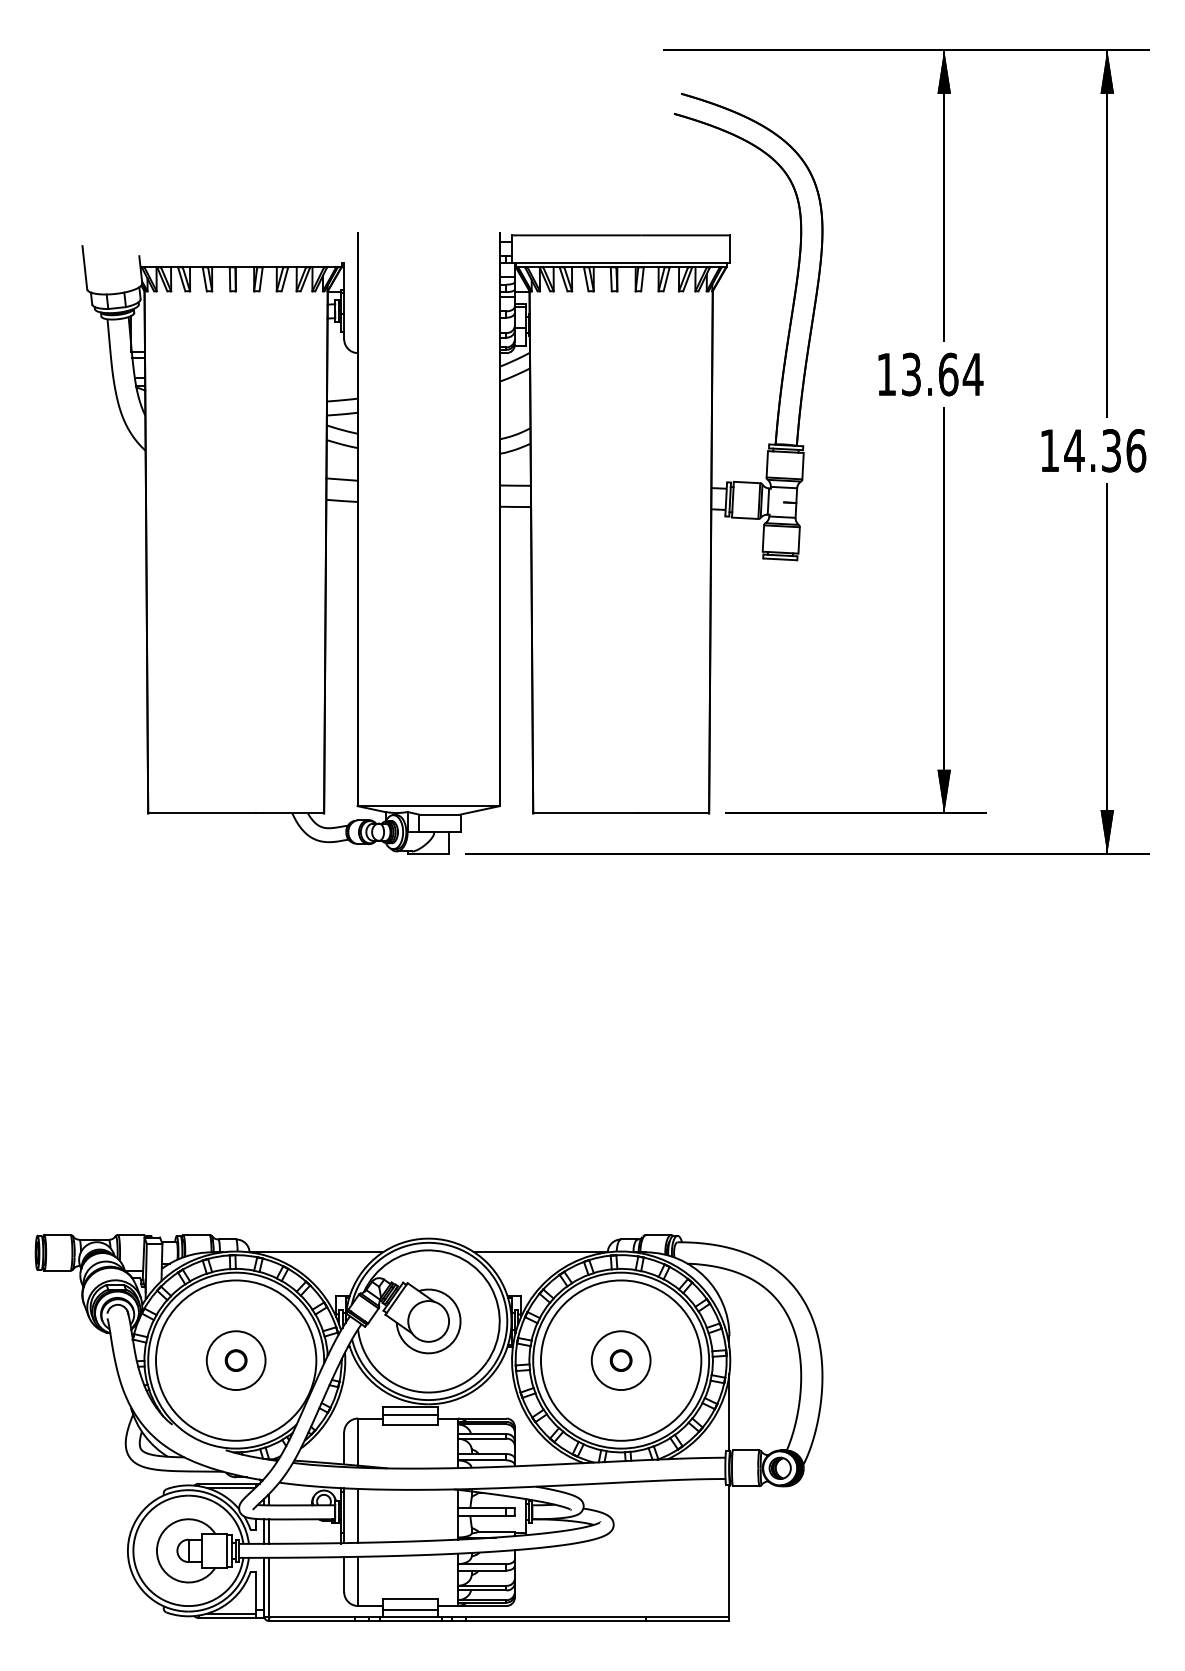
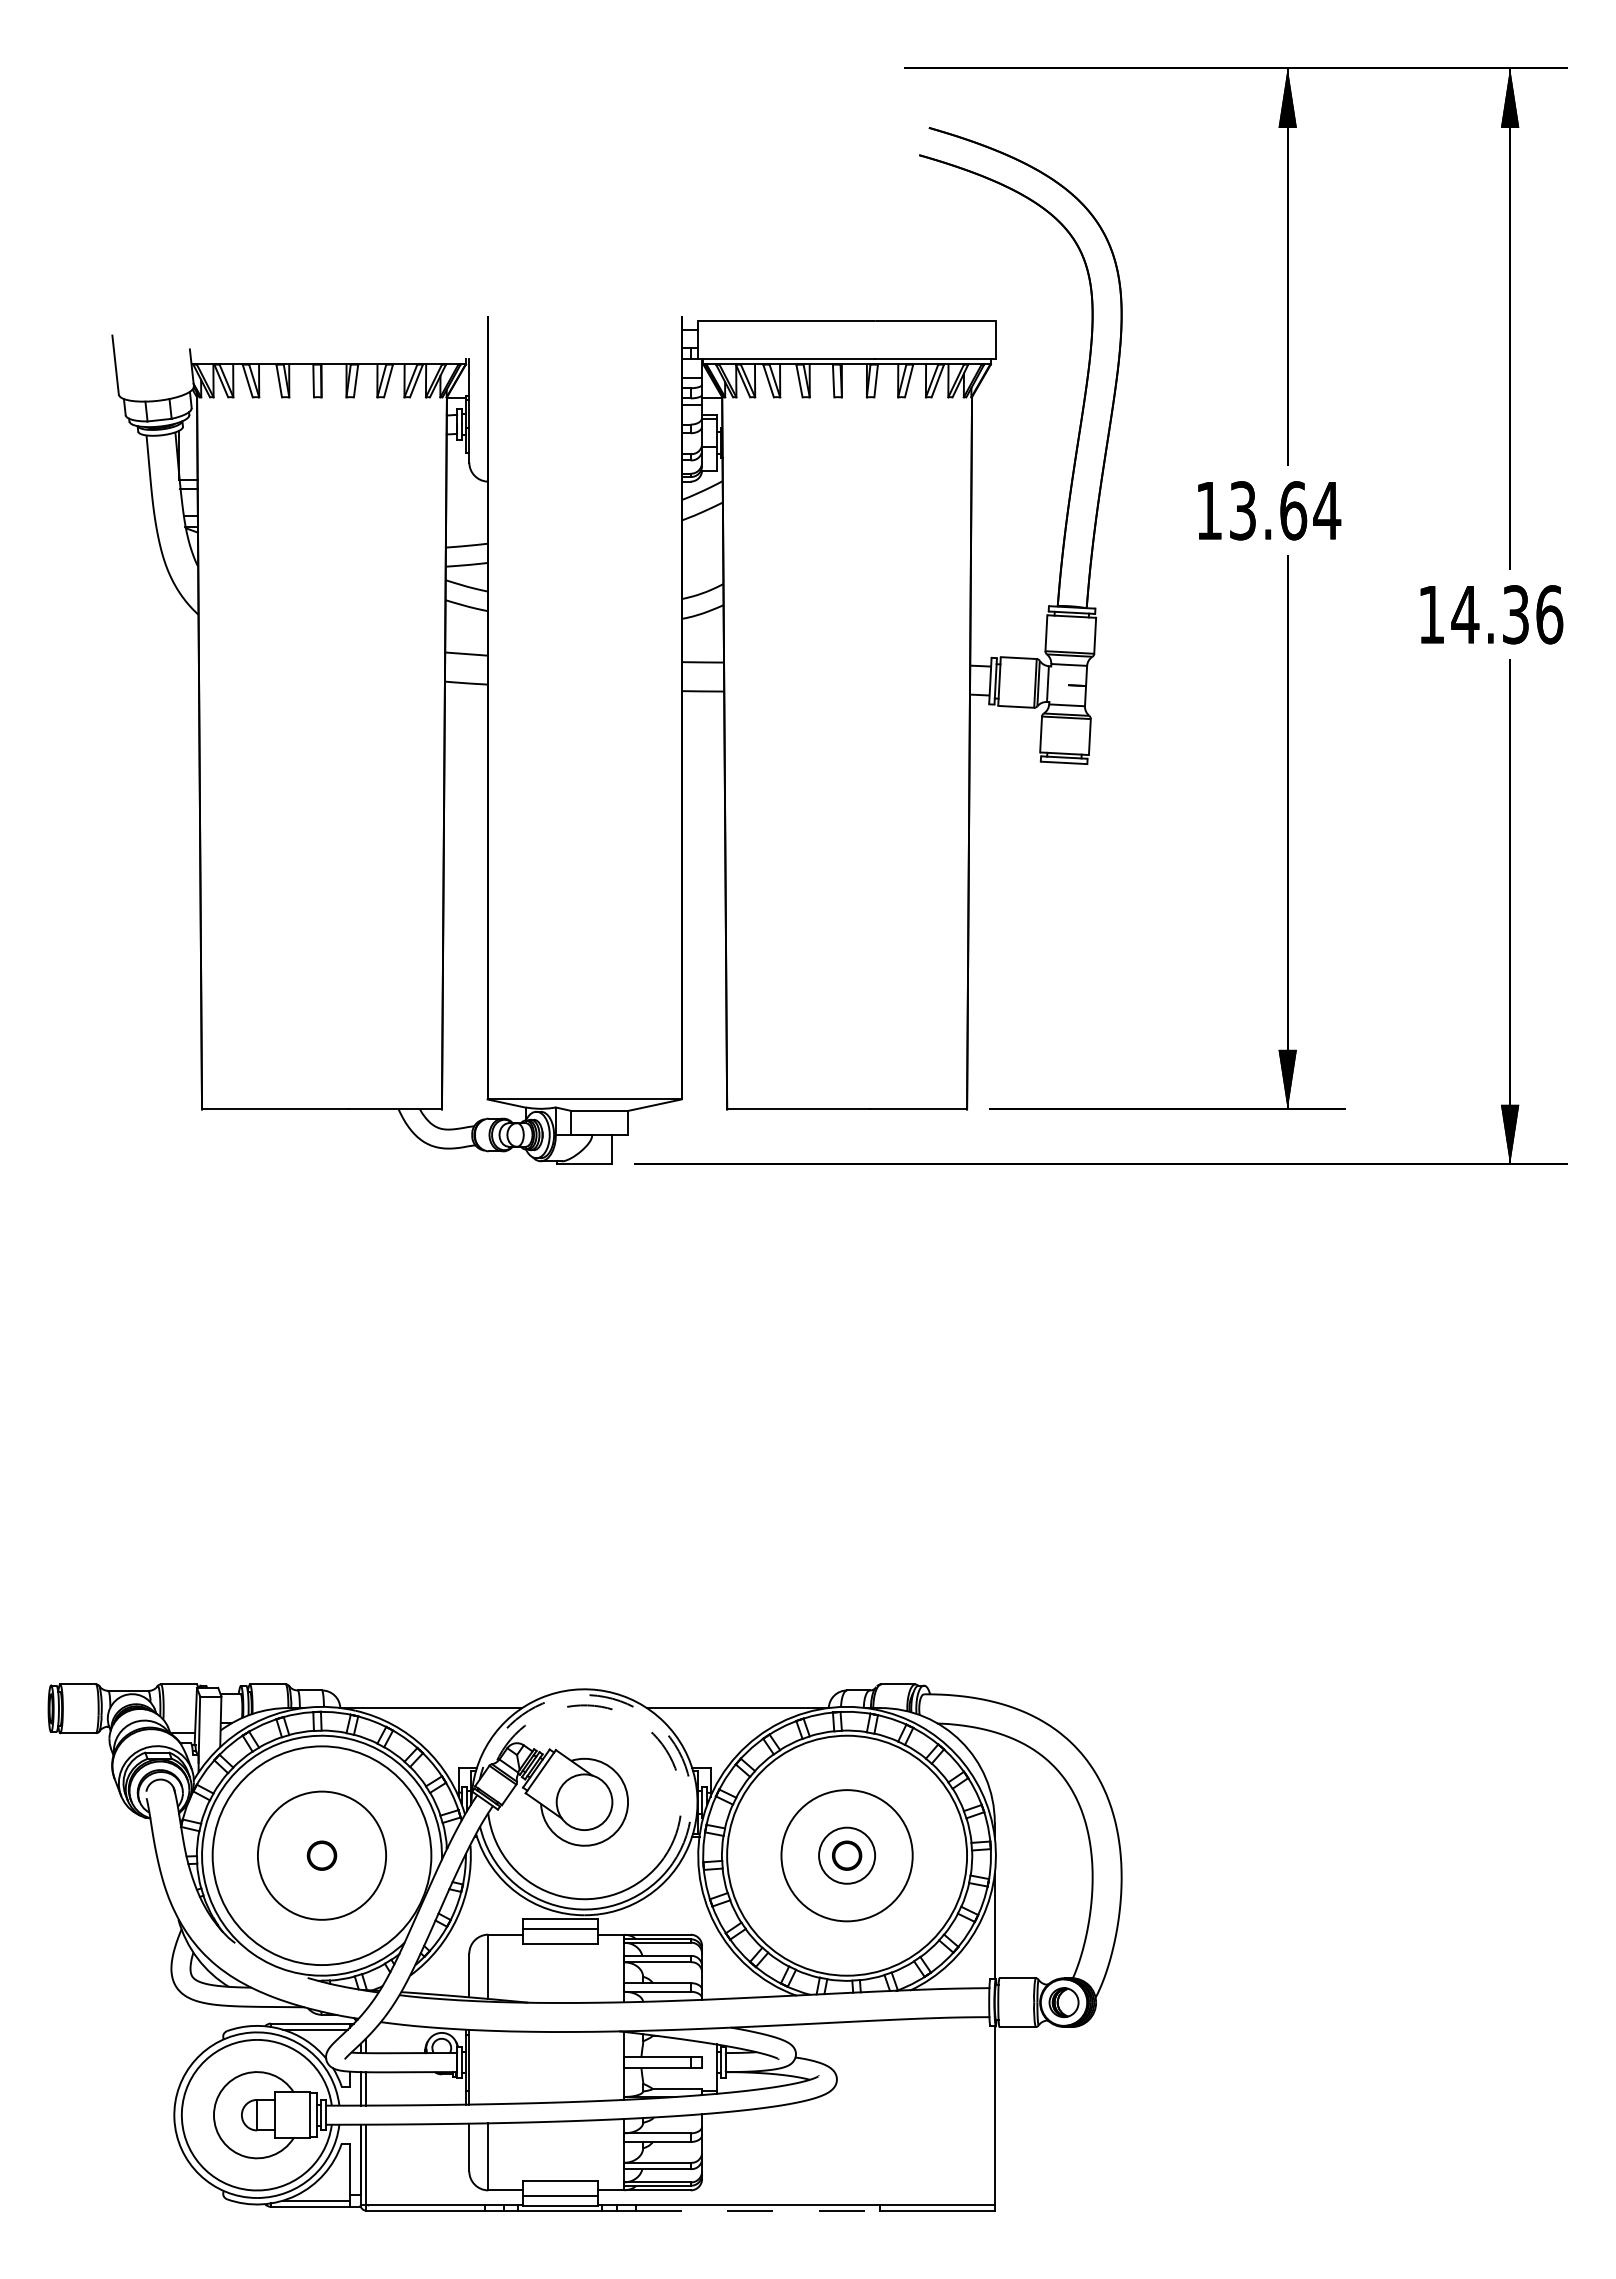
arc: (460, 1249) -> (627, 1704), solid -> dashed
arc: (463, 1259) -> (632, 1717), solid -> dashed
circle: (235, 1360) -> (321, 1855), size x1.6
circle: (620, 1360) -> (846, 1855), size x0.6
circle: (621, 1360) -> (847, 1855), size x0.7
line: (358, 1515) -> (488, 2067), removed
line: (556, 1620) -> (758, 2210), solid -> dashed

